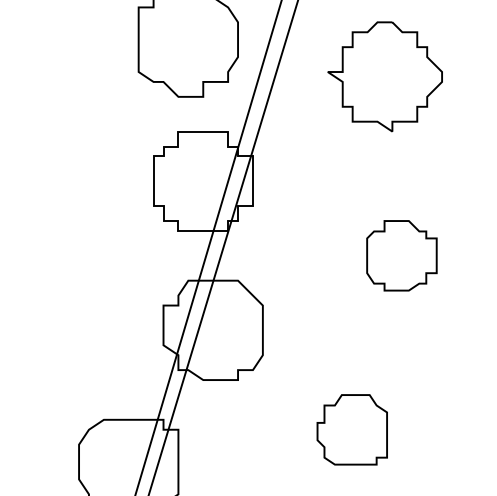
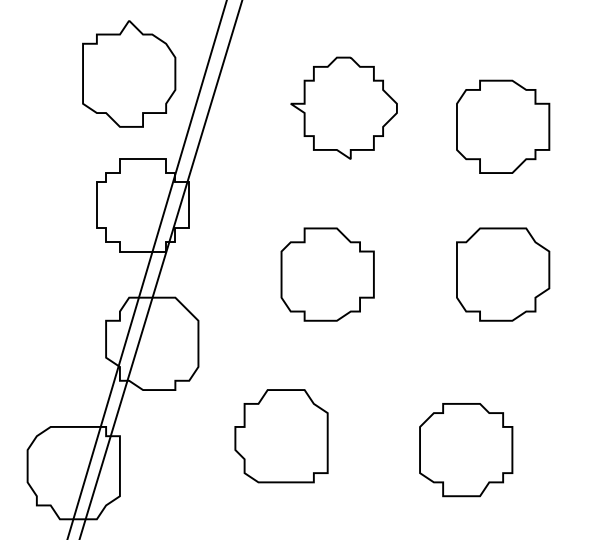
part: (384, 76) -> (343, 107), moved
part: (401, 255) -> (327, 274), size x1.43
part: (352, 430) -> (281, 436), size x1.43

